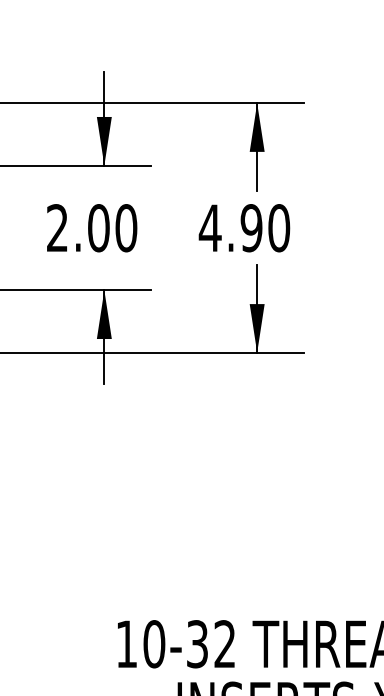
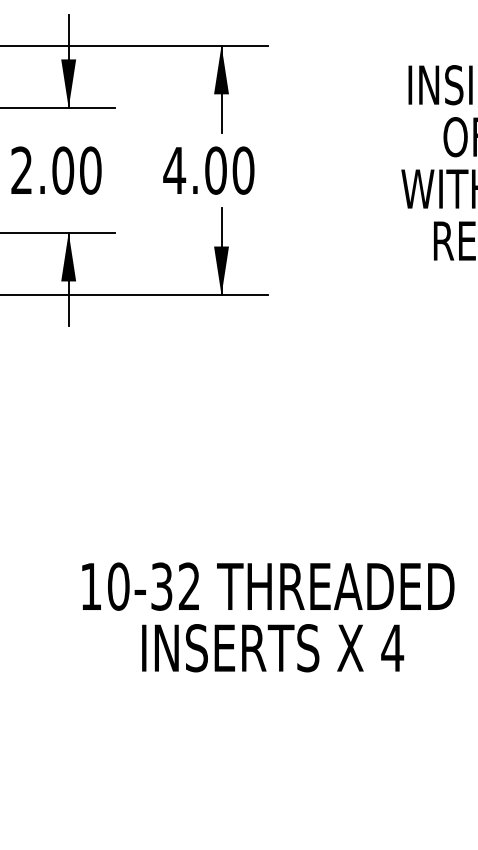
text: (251, 228) -> (215, 170), 4.90 -> 4.00

